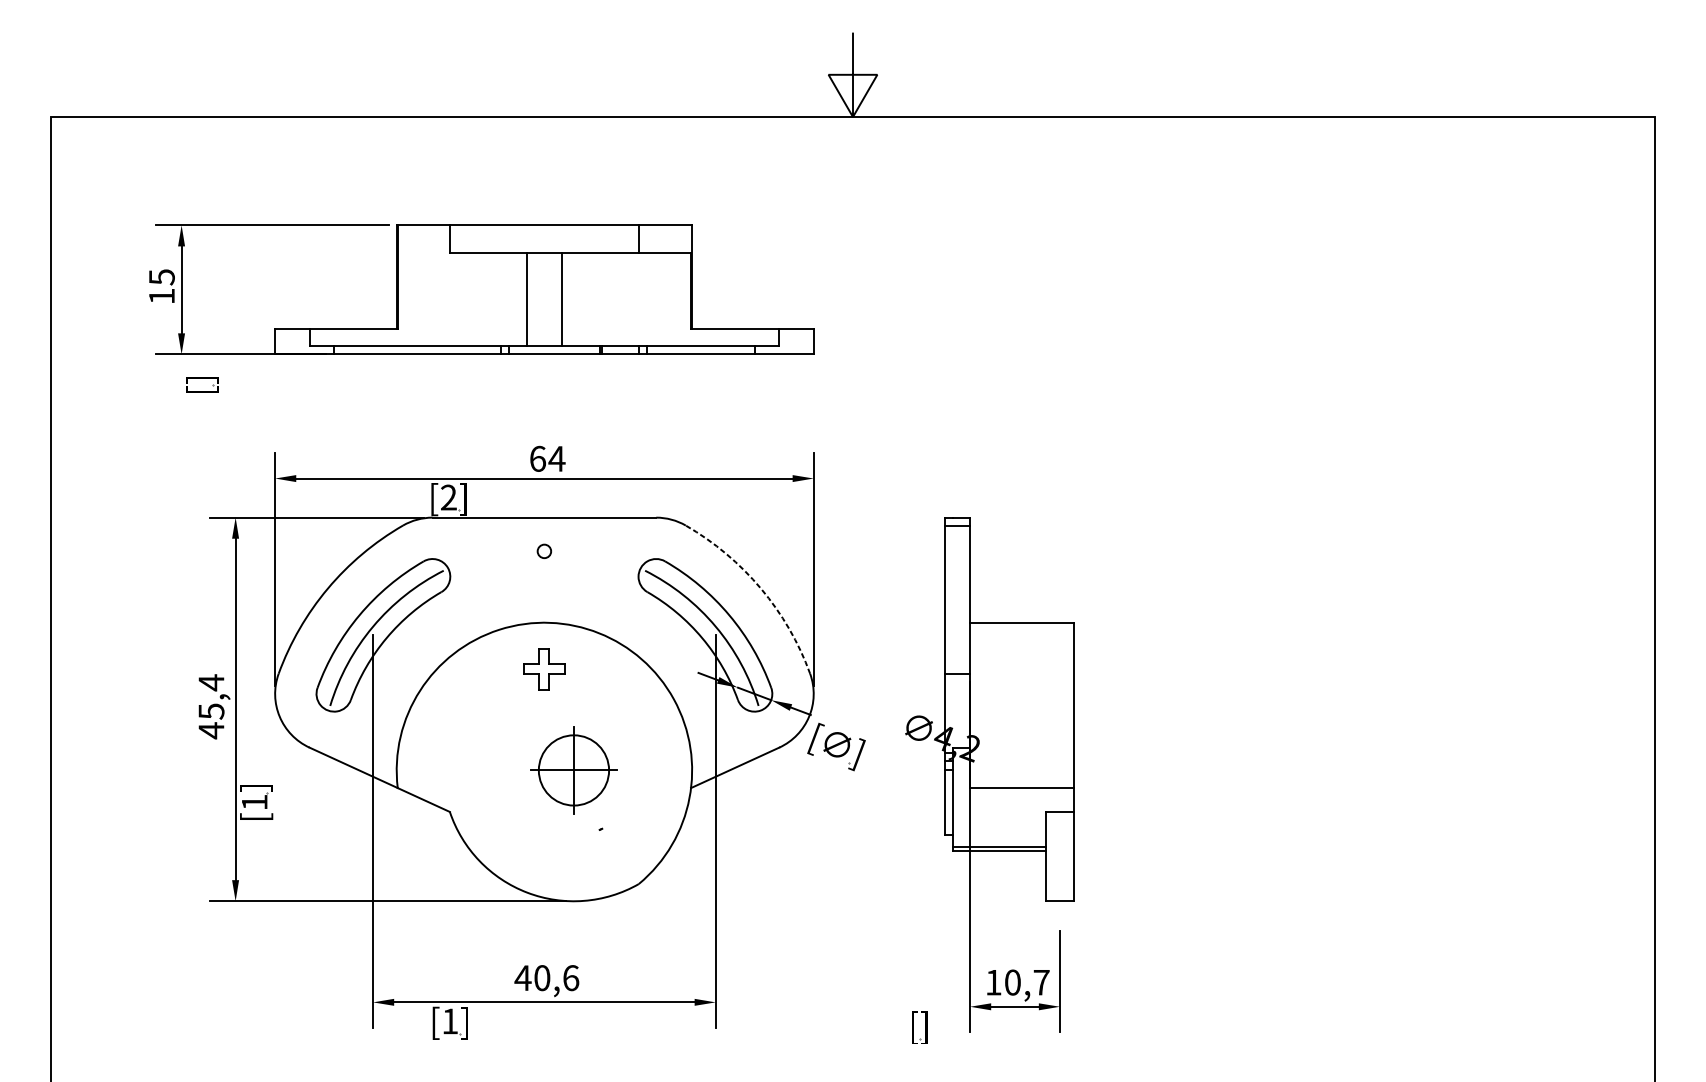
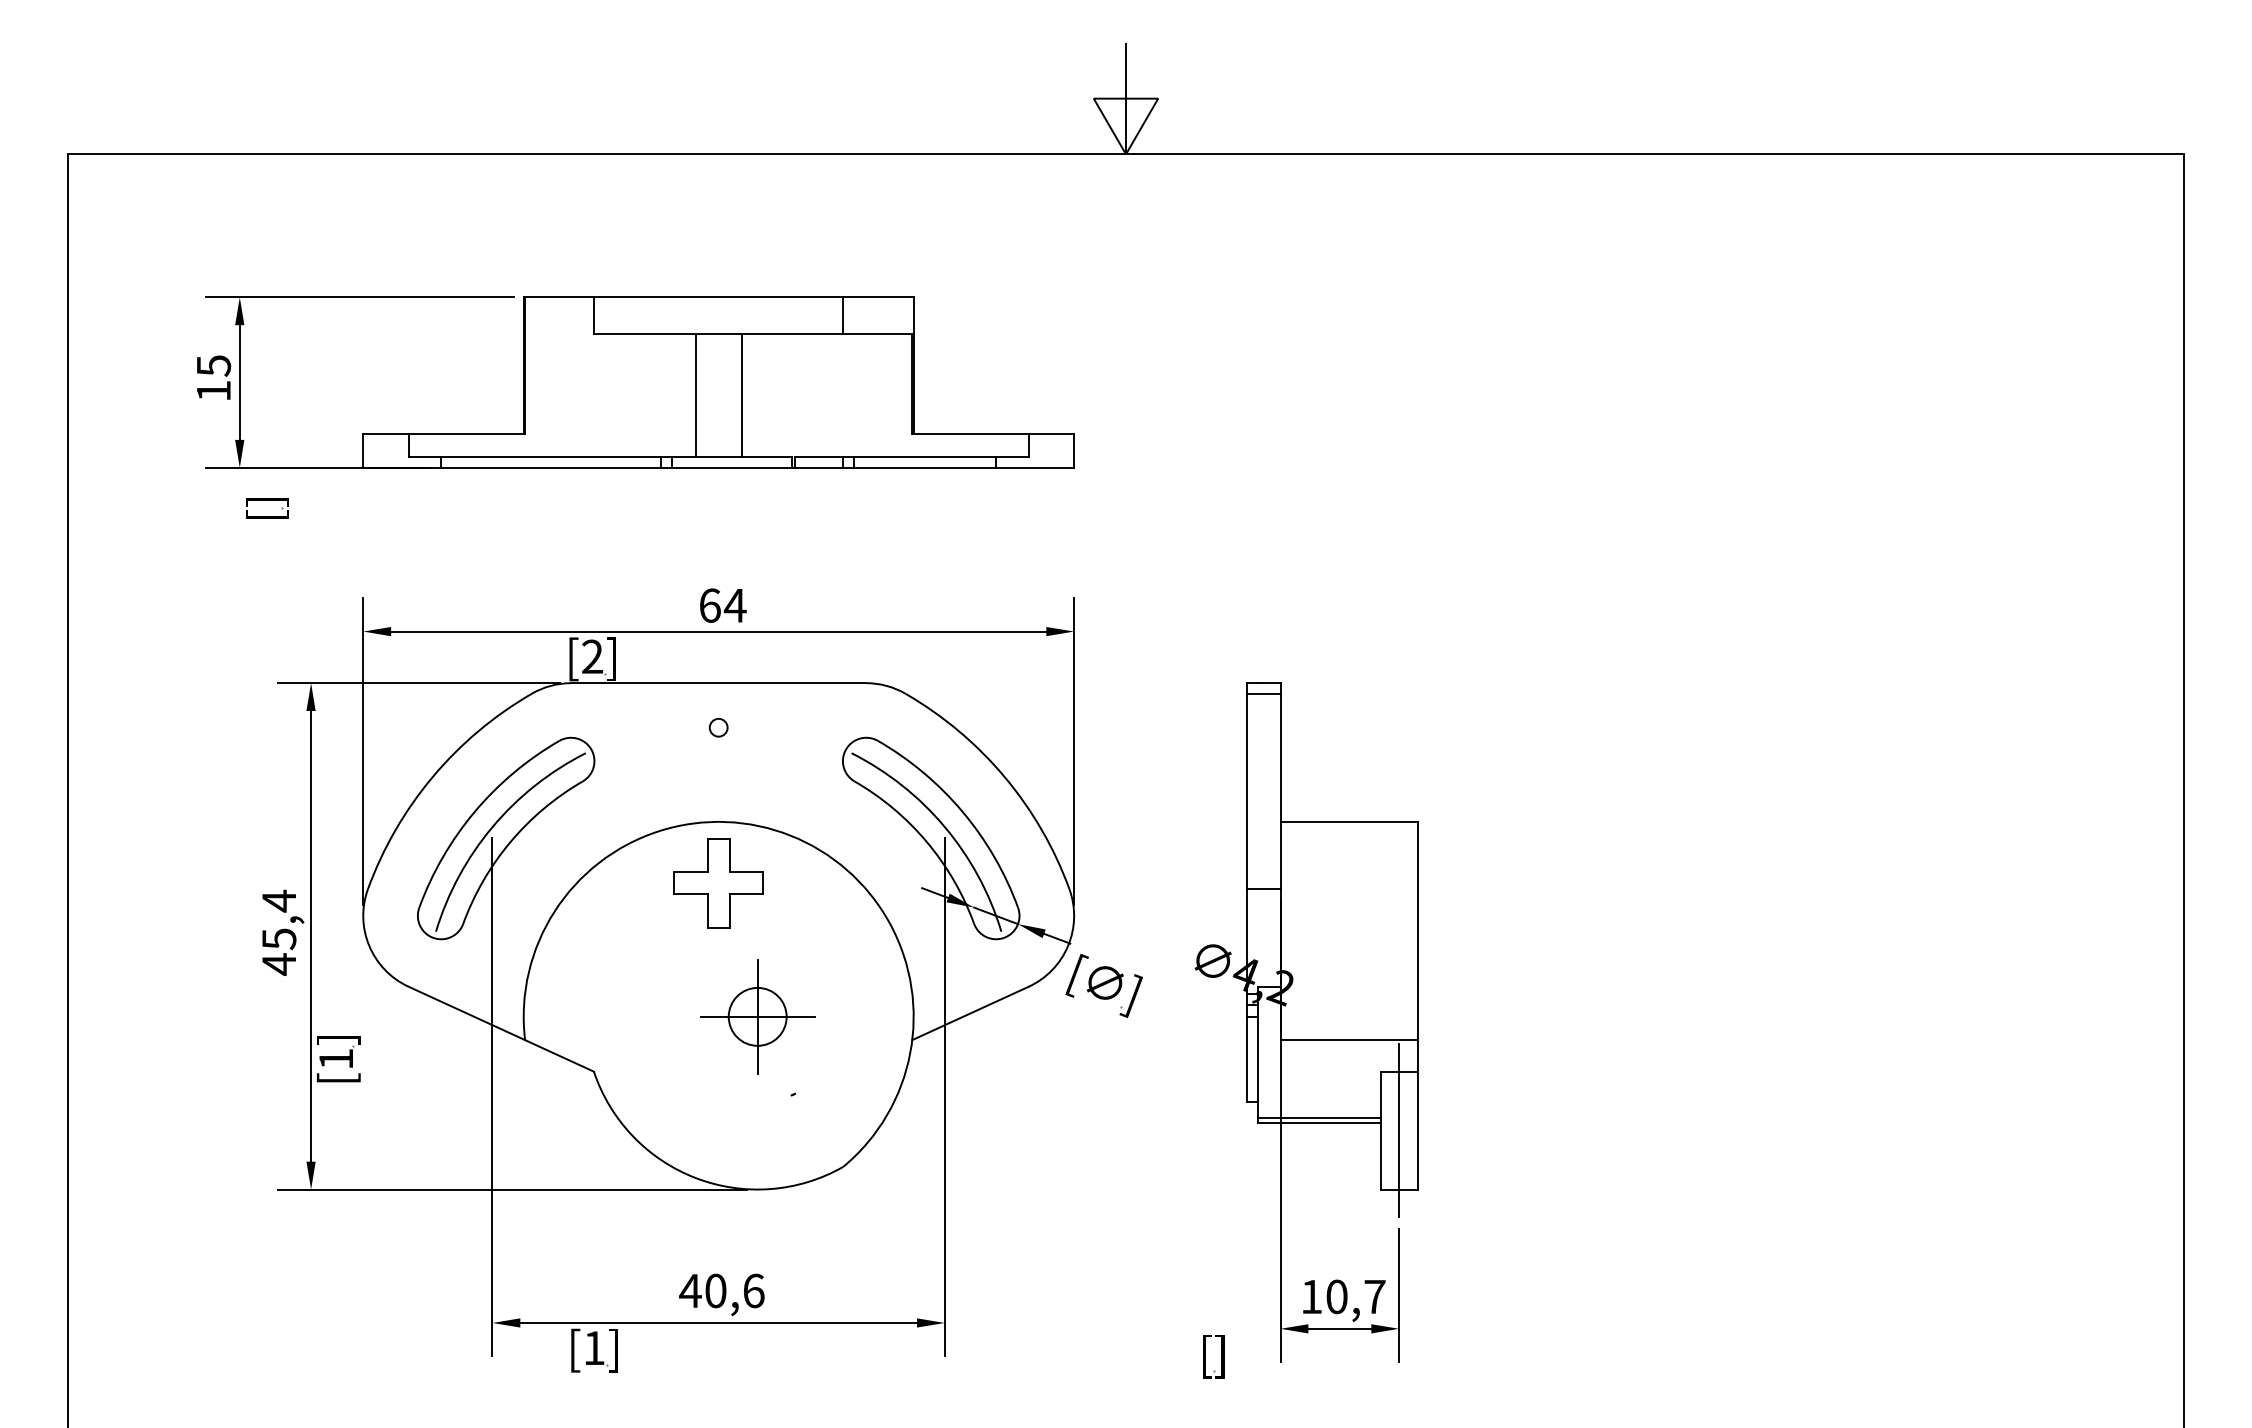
arc: (760, 588) -> (1004, 776), dashed -> solid
part: (544, 669) -> (718, 883), size x1.67
circle: (573, 770) -> (757, 1016), size x0.62
line: (1060, 856) -> (1399, 1130), added

